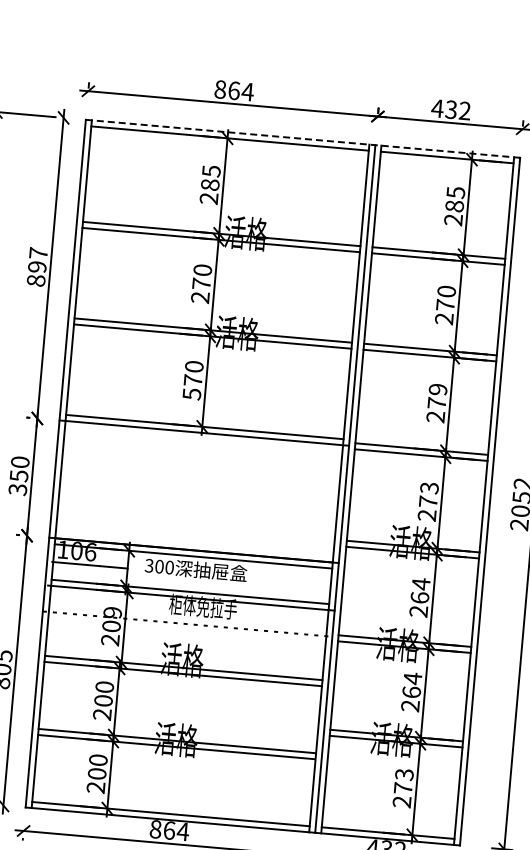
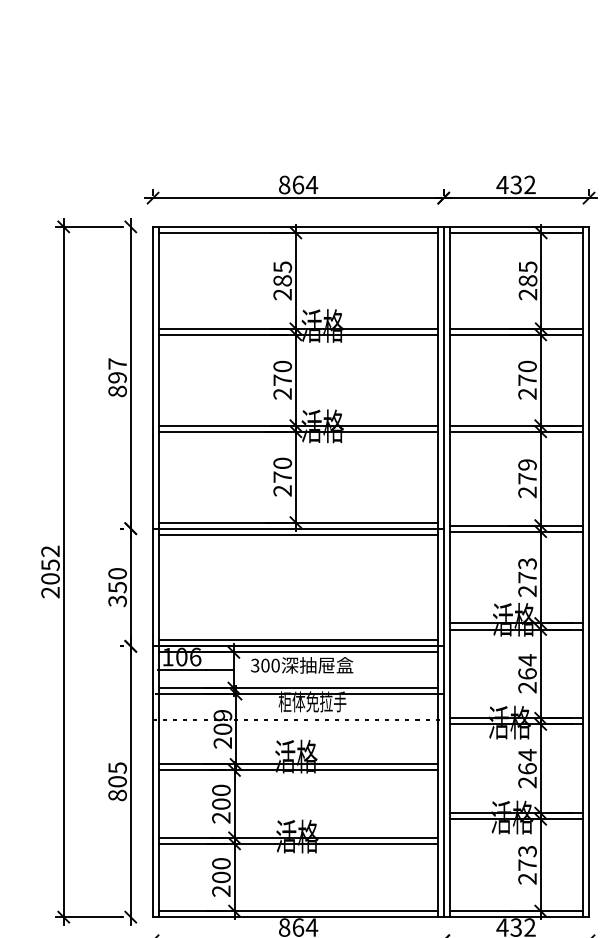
line: (303, 138) -> (371, 226), dashed -> solid
text: (191, 393) -> (282, 490), 570 -> 270
line: (203, 438) -> (298, 534), added
line: (194, 544) -> (298, 640), added

